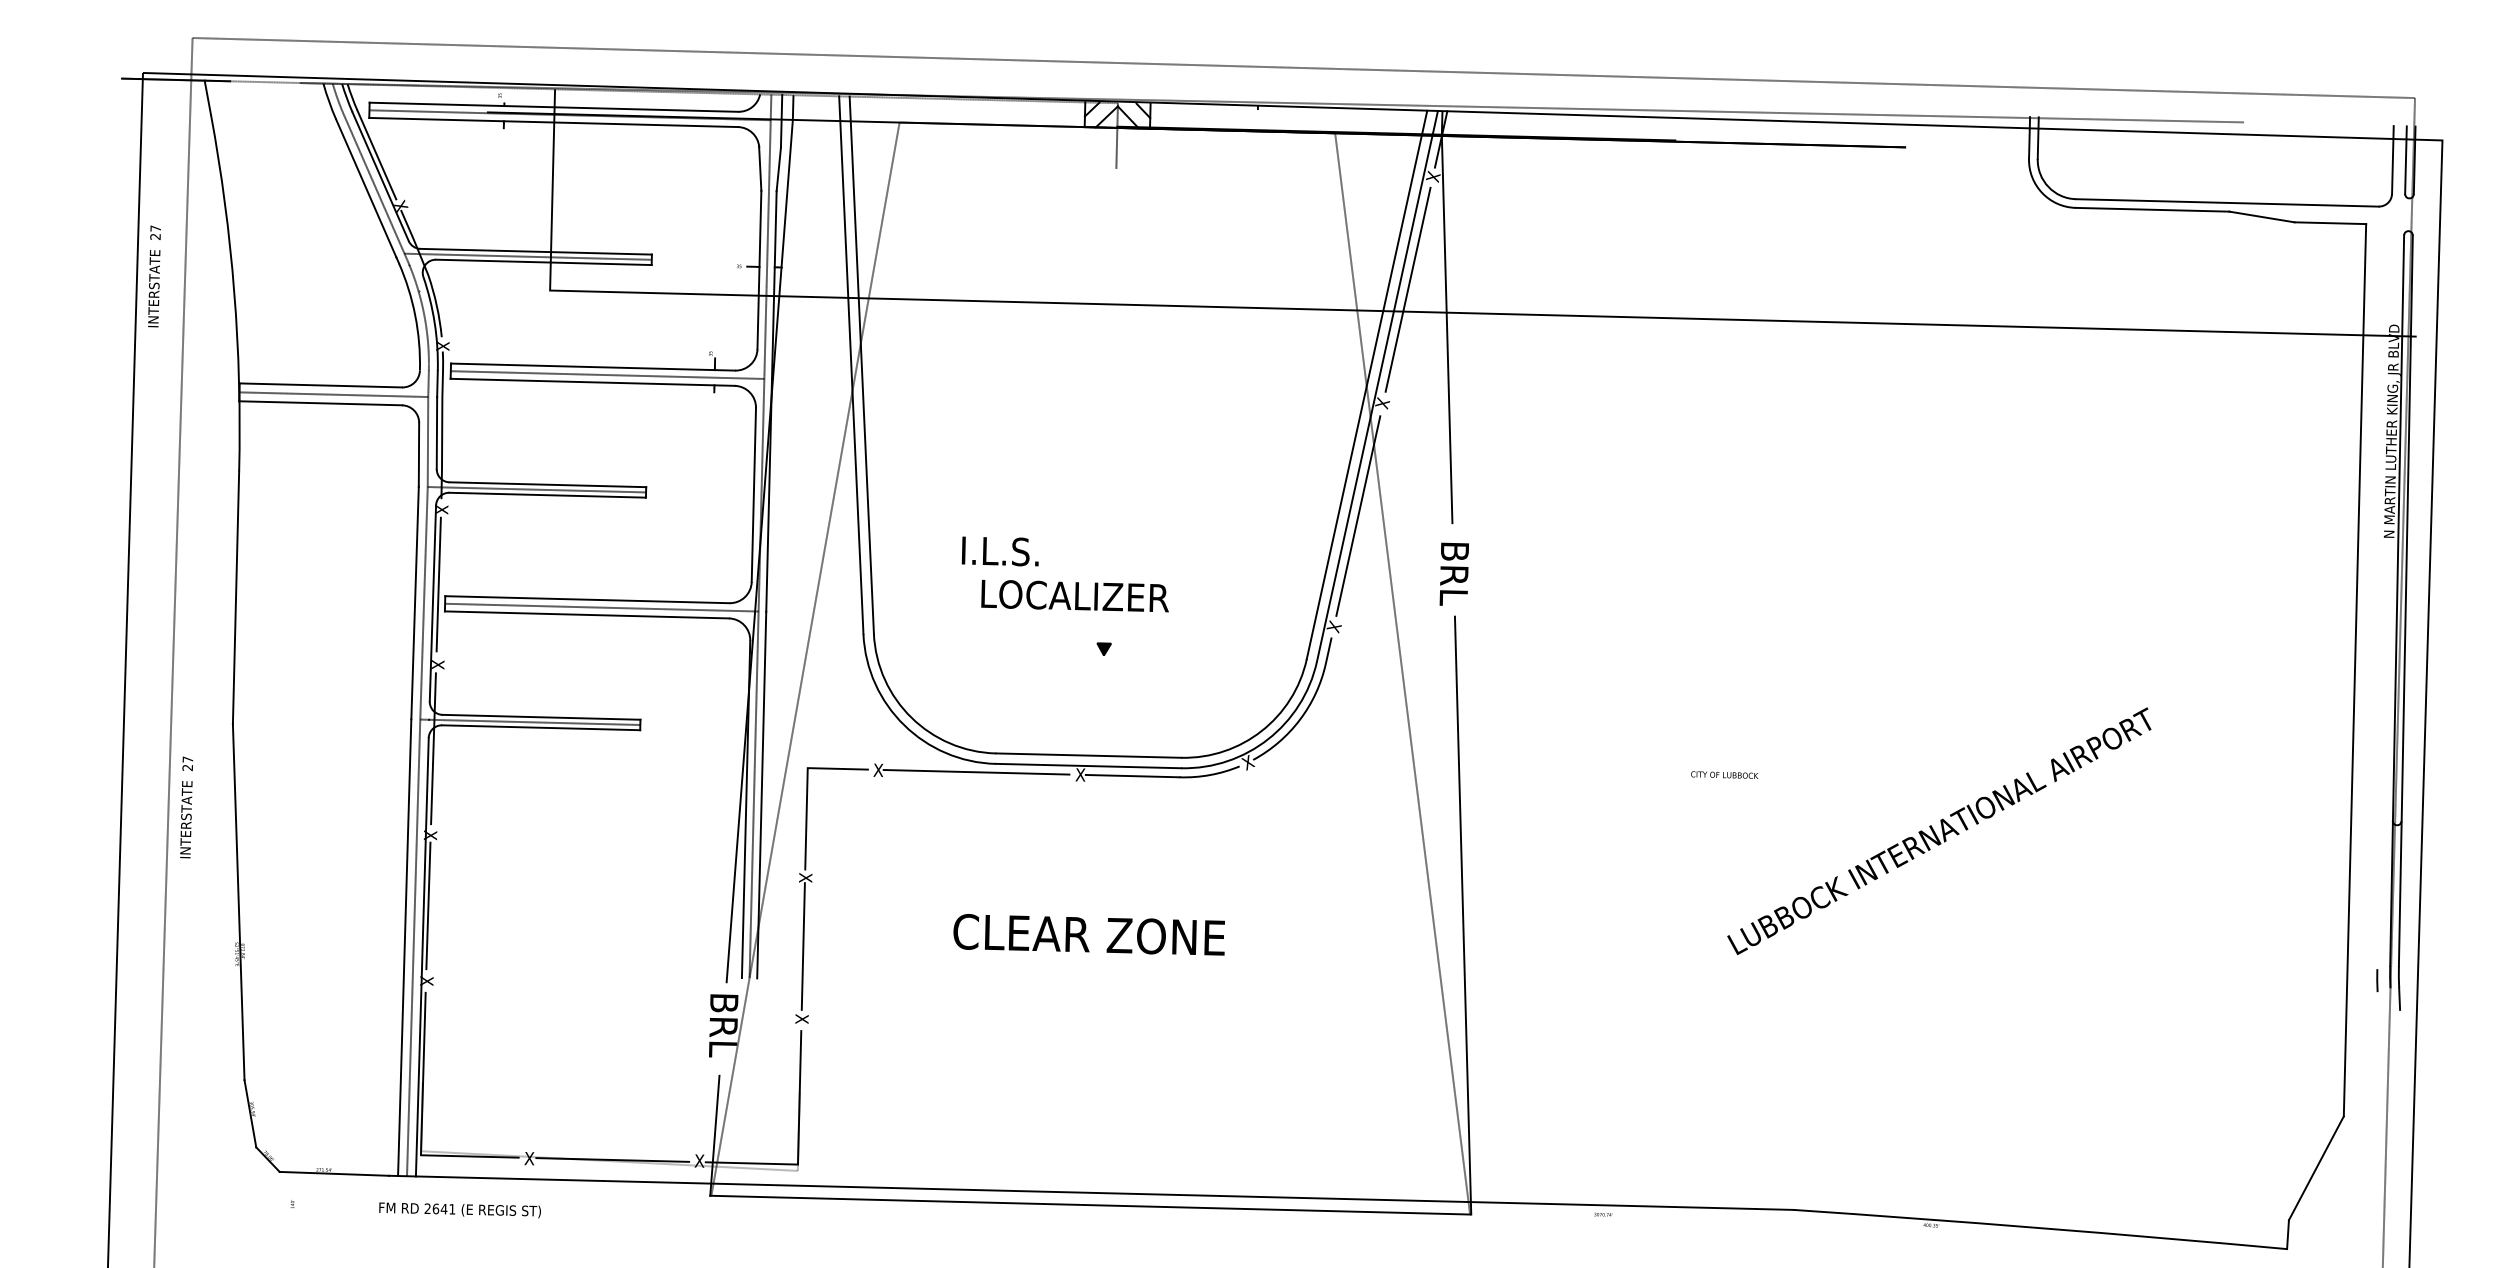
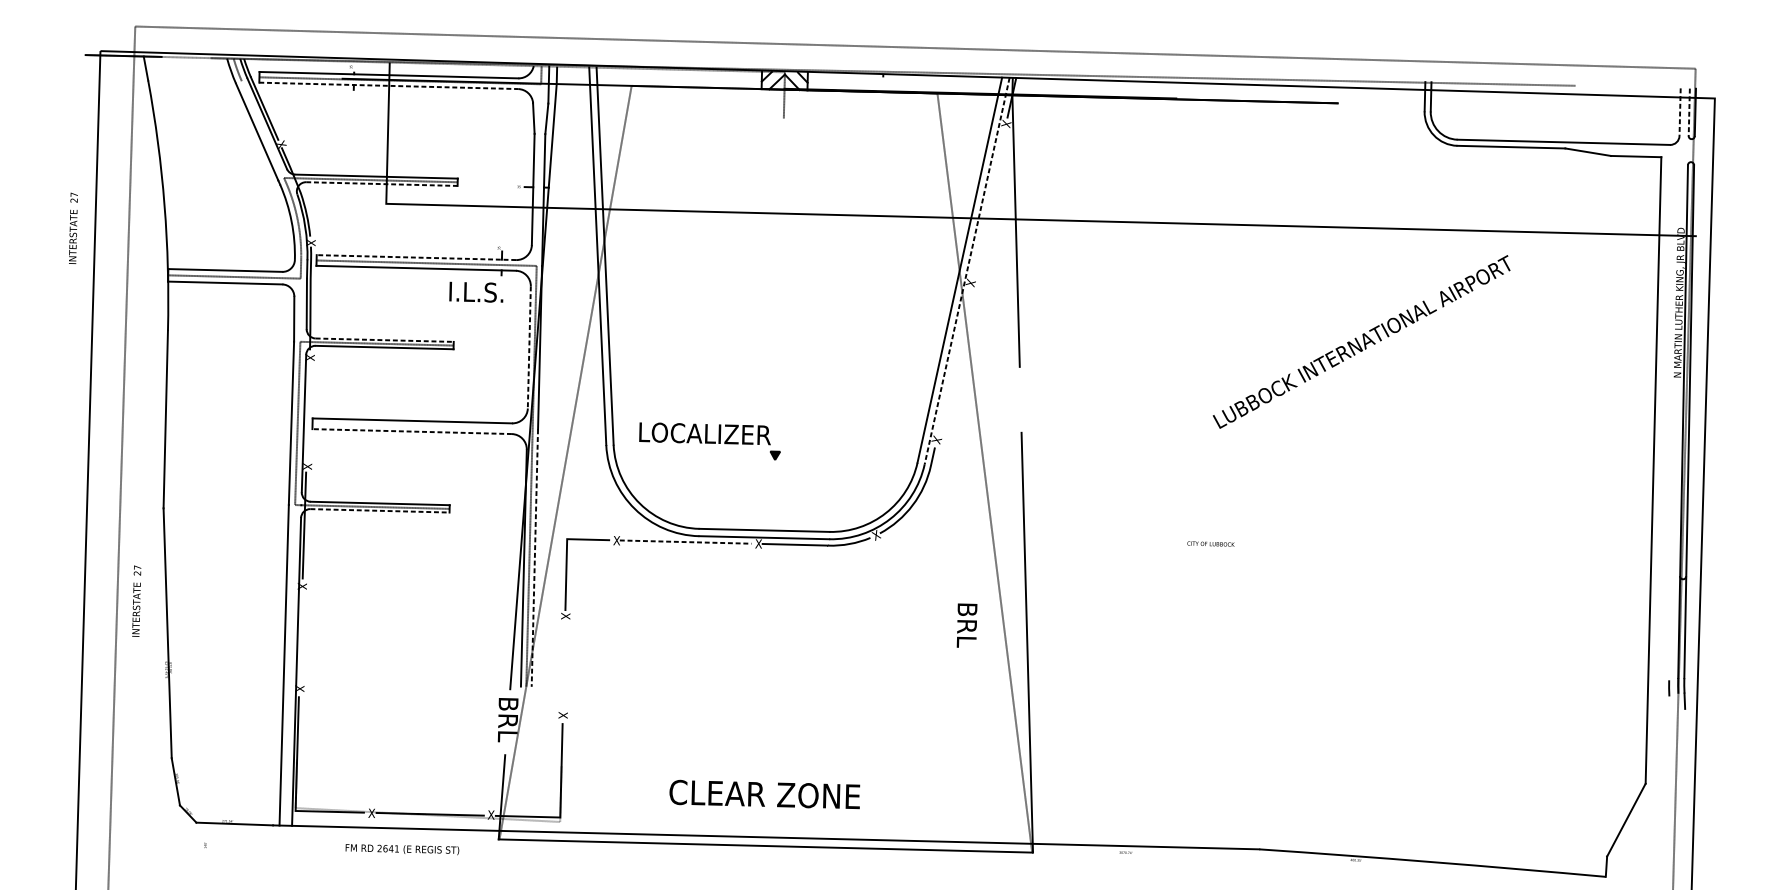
line: (554, 122) -> (389, 85), solid -> dashed
line: (2392, 159) -> (1679, 111), solid -> dashed
line: (2405, 160) -> (1688, 112), solid -> dashed
line: (374, 184) -> (262, 129), removed
line: (767, 249) -> (538, 175), removed
line: (543, 262) -> (381, 184), solid -> dashed
text: (154, 276) -> (73, 228), moved
line: (1407, 289) -> (988, 203), removed
line: (592, 367) -> (416, 257), solid -> dashed
line: (1377, 386) -> (967, 271), solid -> dashed
line: (427, 442) -> (300, 310), removed
line: (548, 484) -> (385, 340), solid -> dashed
line: (753, 495) -> (529, 347), solid -> dashed
line: (1358, 515) -> (953, 361), removed
text: (999, 551) -> (475, 292), moved
text: (1453, 573) -> (966, 625), moved
line: (438, 584) -> (307, 410), removed
text: (1074, 595) -> (704, 433), moved
line: (601, 607) -> (422, 426), removed
line: (586, 614) -> (411, 431), solid -> dashed
line: (541, 727) -> (380, 510), solid -> dashed
line: (976, 772) -> (685, 542), solid -> dashed
line: (761, 795) -> (534, 558), solid -> dashed
text: (186, 807) -> (136, 601), moved
text: (1939, 831) -> (1361, 342), moved
line: (428, 905) -> (300, 635), removed
text: (1088, 934) -> (764, 794), moved
line: (802, 946) -> (563, 664), removed
line: (413, 947) -> (290, 665), removed
text: (459, 1210) -> (402, 849), moved

